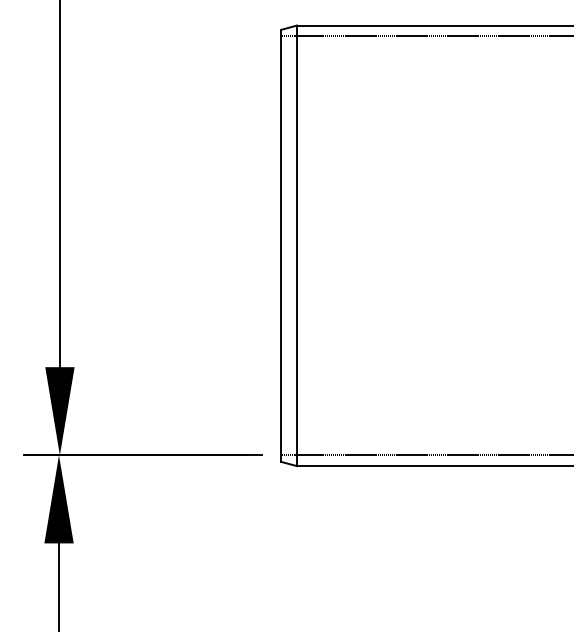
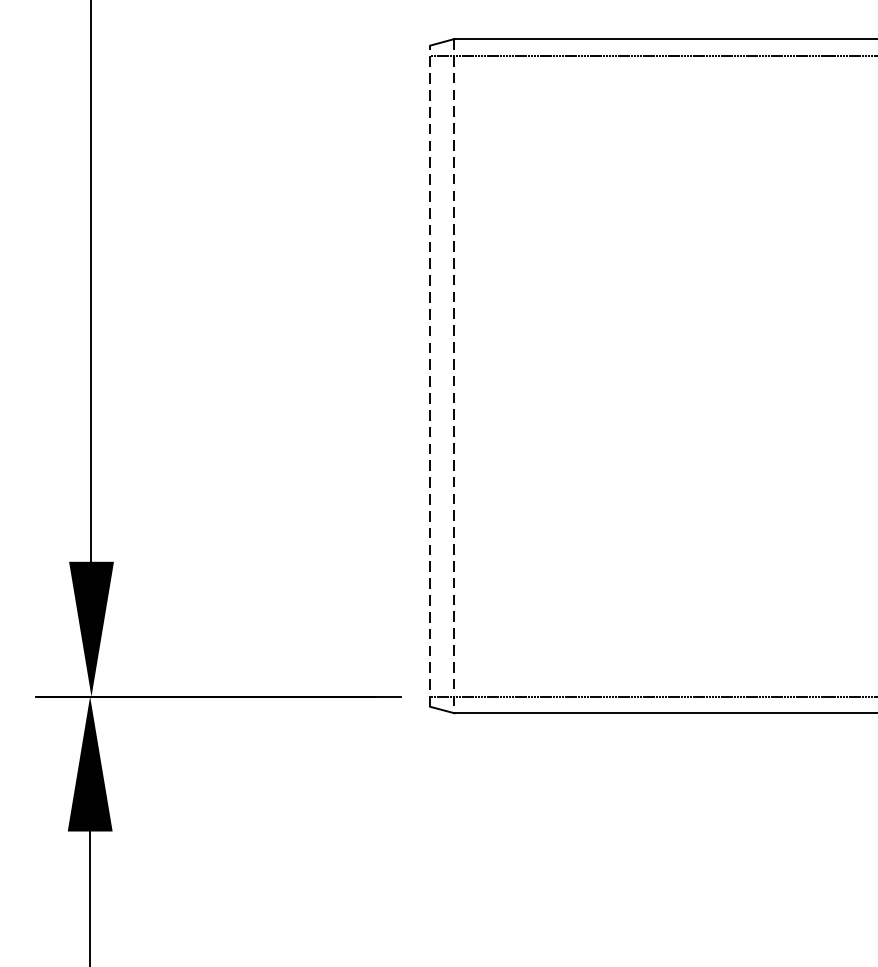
line: (281, 245) -> (430, 375), solid -> dashed
line: (297, 246) -> (455, 377), solid -> dashed

